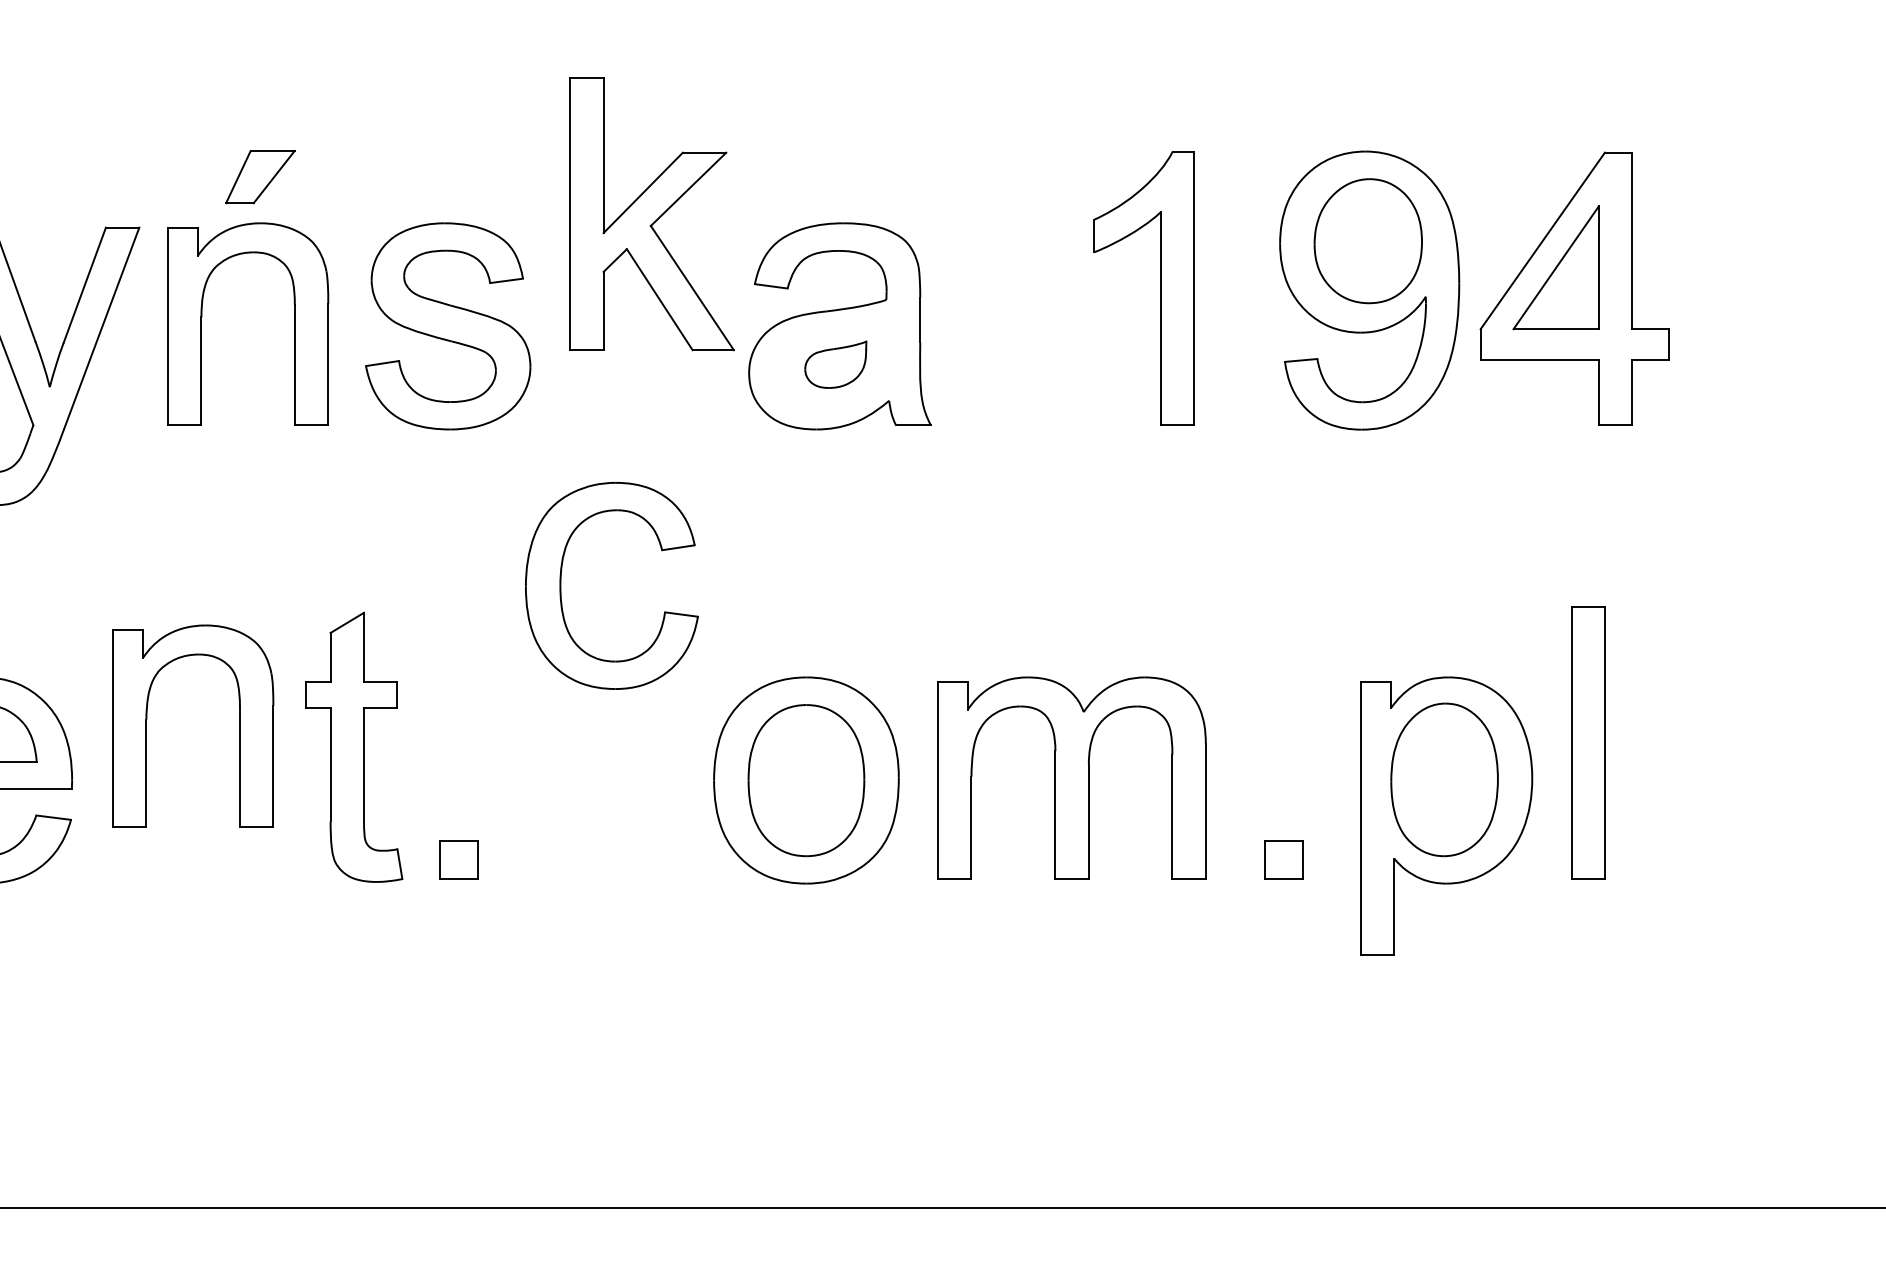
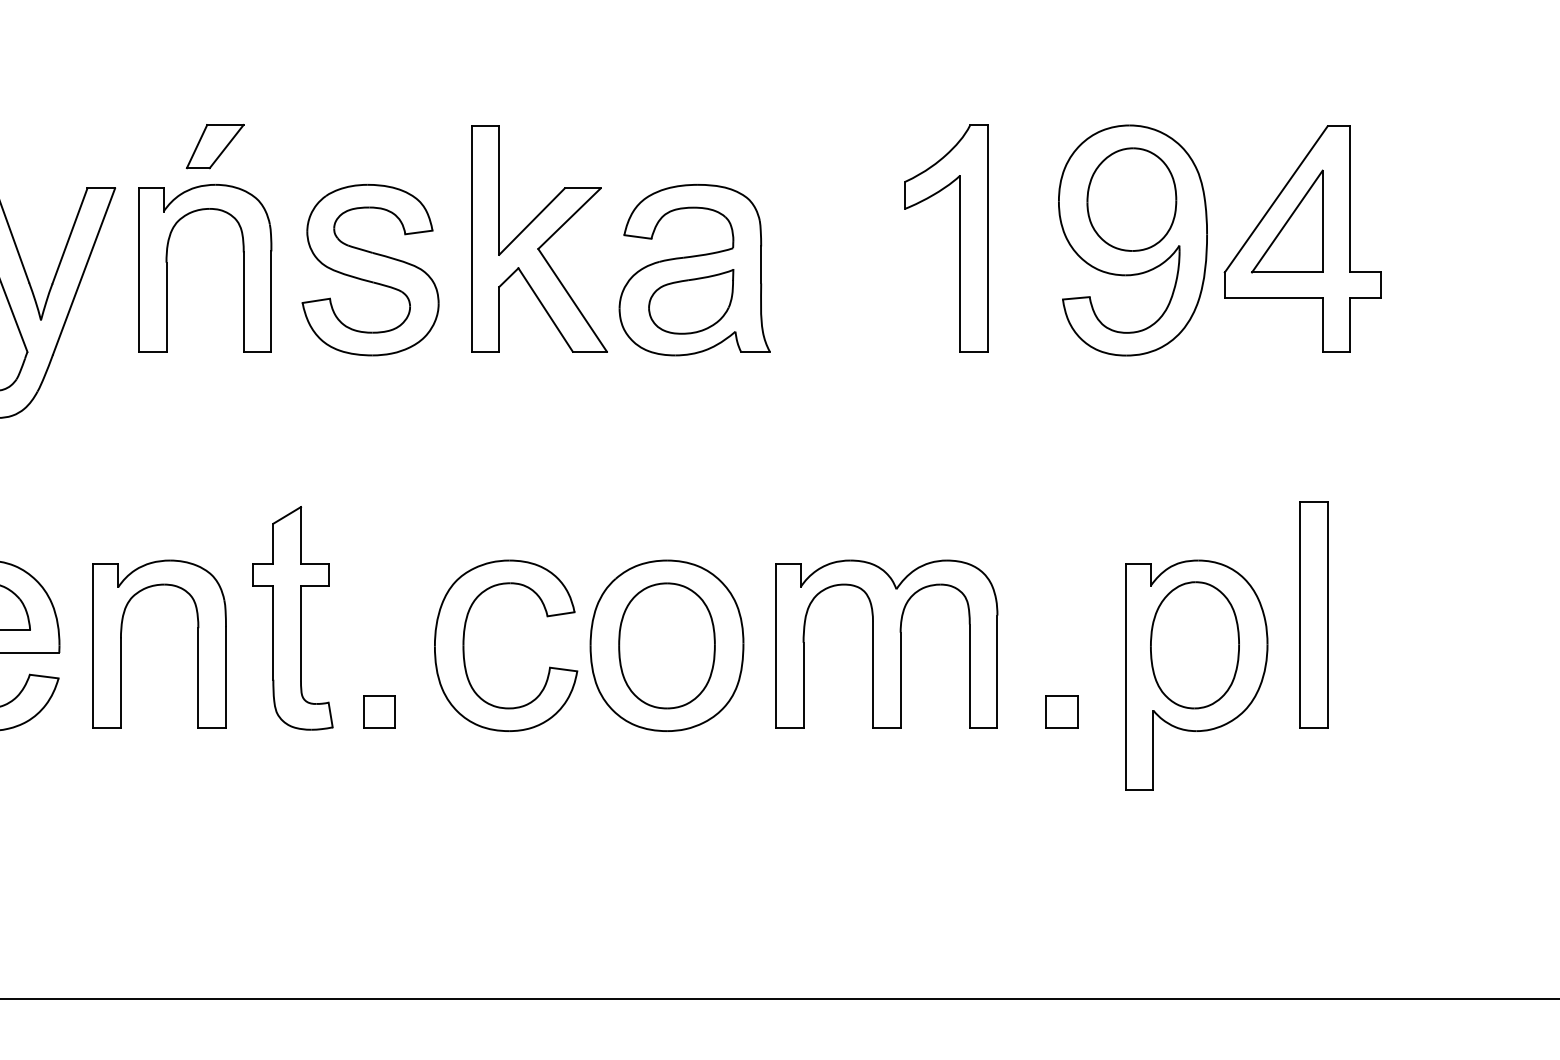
part: (652, 213) -> (539, 238), moved
part: (836, 364) -> (691, 301), size x1.67
part: (561, 585) -> (464, 645), moved
part: (147, 725) -> (121, 643), moved

